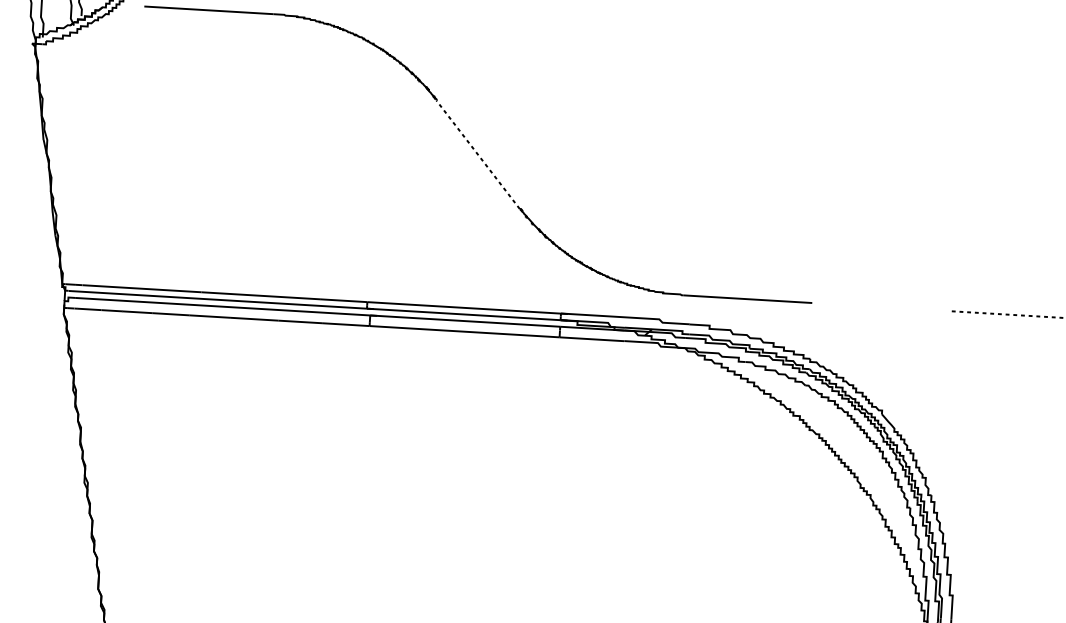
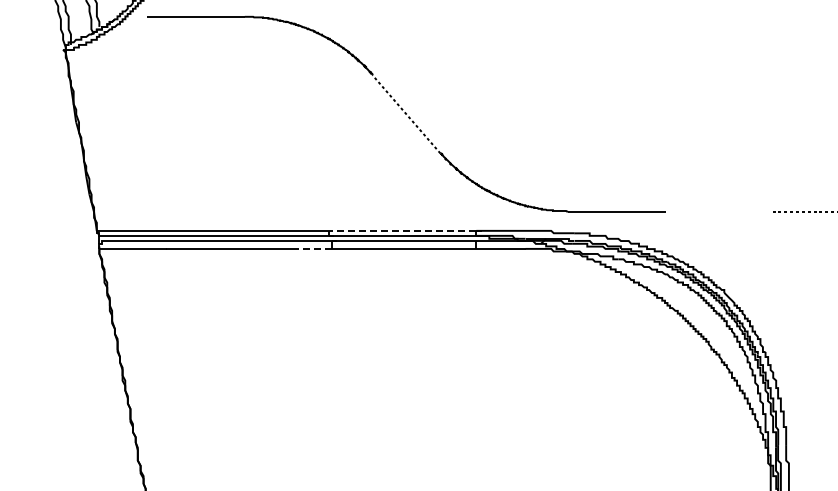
line: (463, 307) -> (402, 230), solid -> dashed
line: (345, 323) -> (313, 248), solid -> dashed

